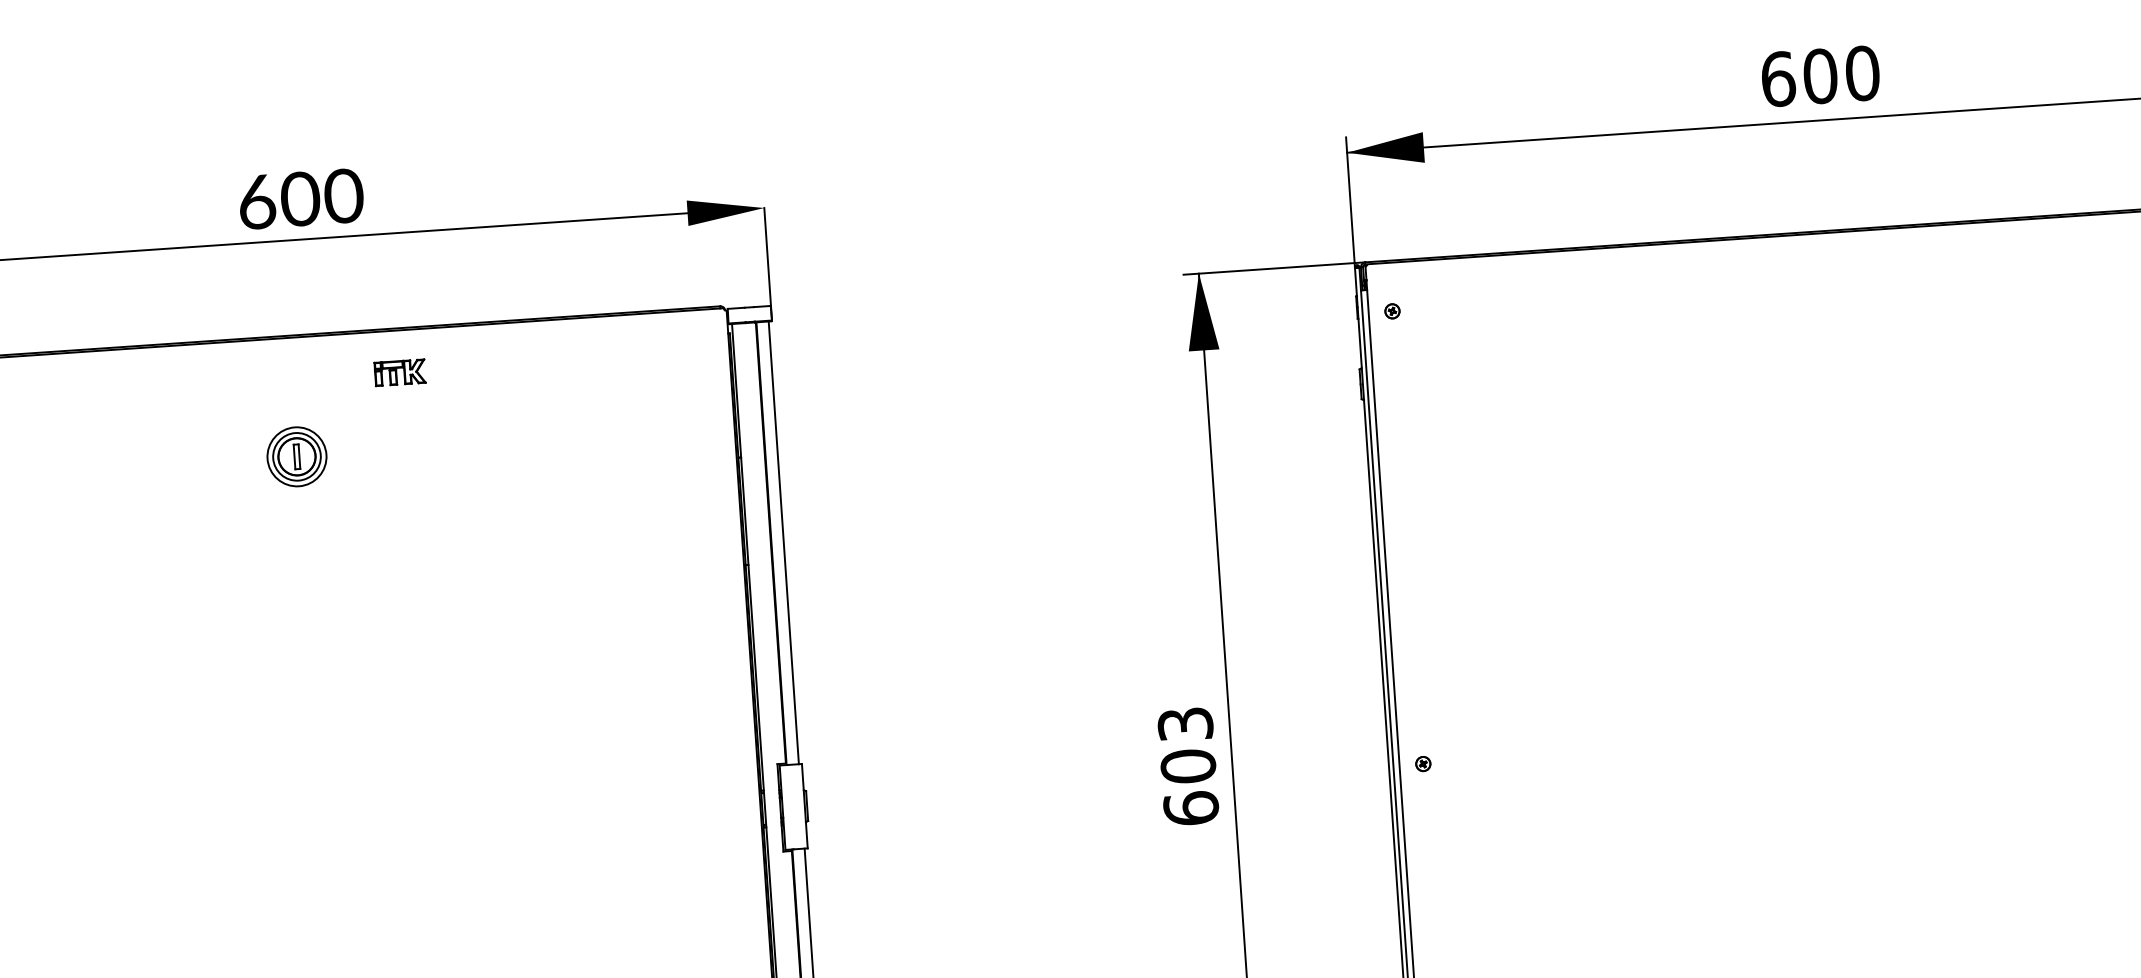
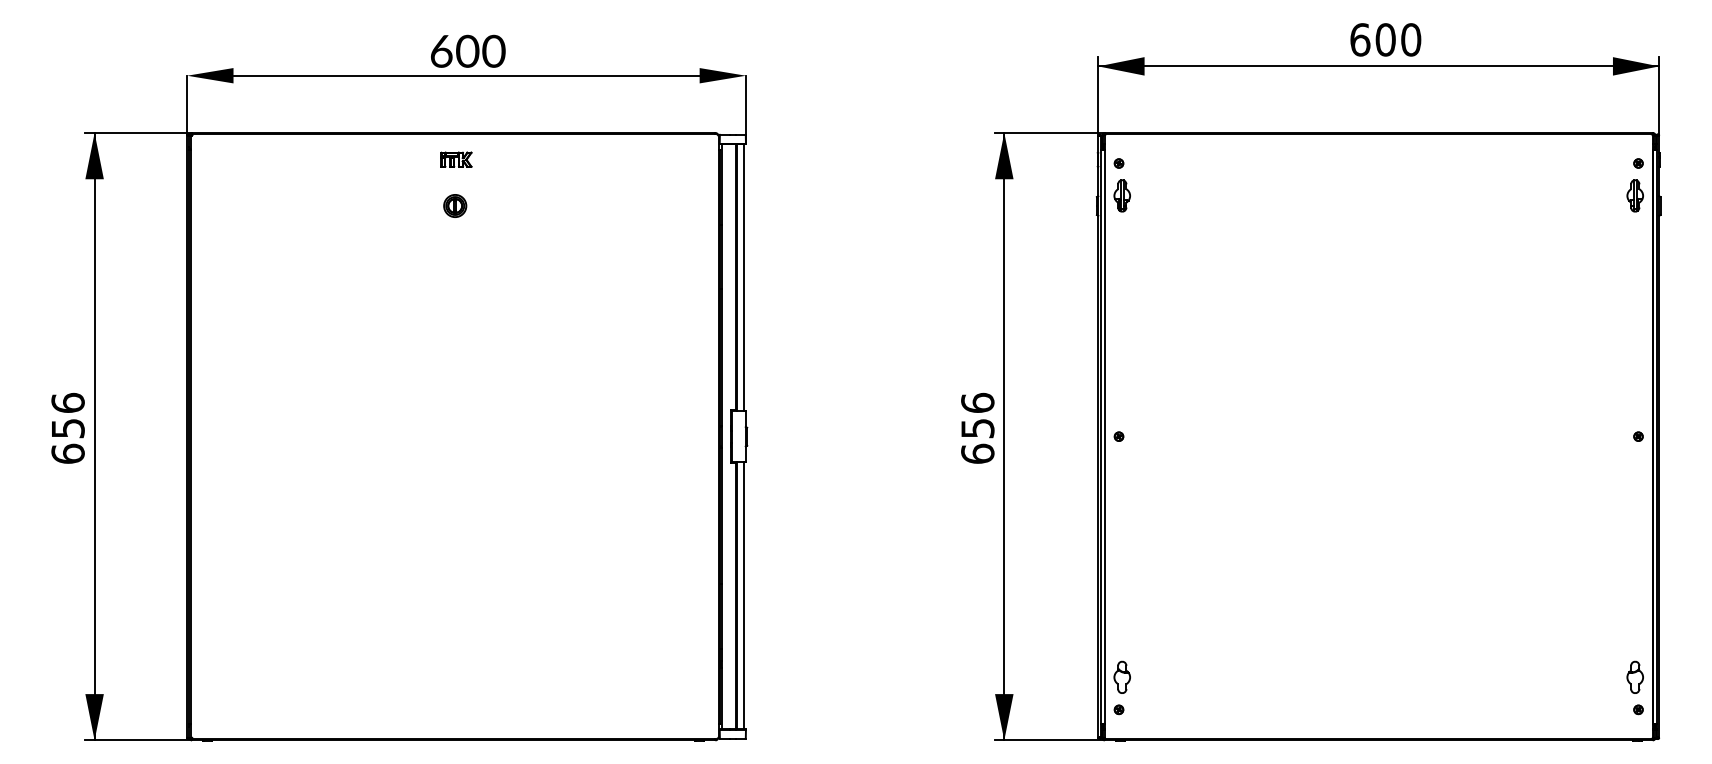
part: (1400, 364) -> (1121, 195), added
part: (400, 372) -> (456, 159), moved
part: (297, 455) -> (455, 205), size x0.62
text: (1186, 744) -> (977, 415), 603 -> 656

